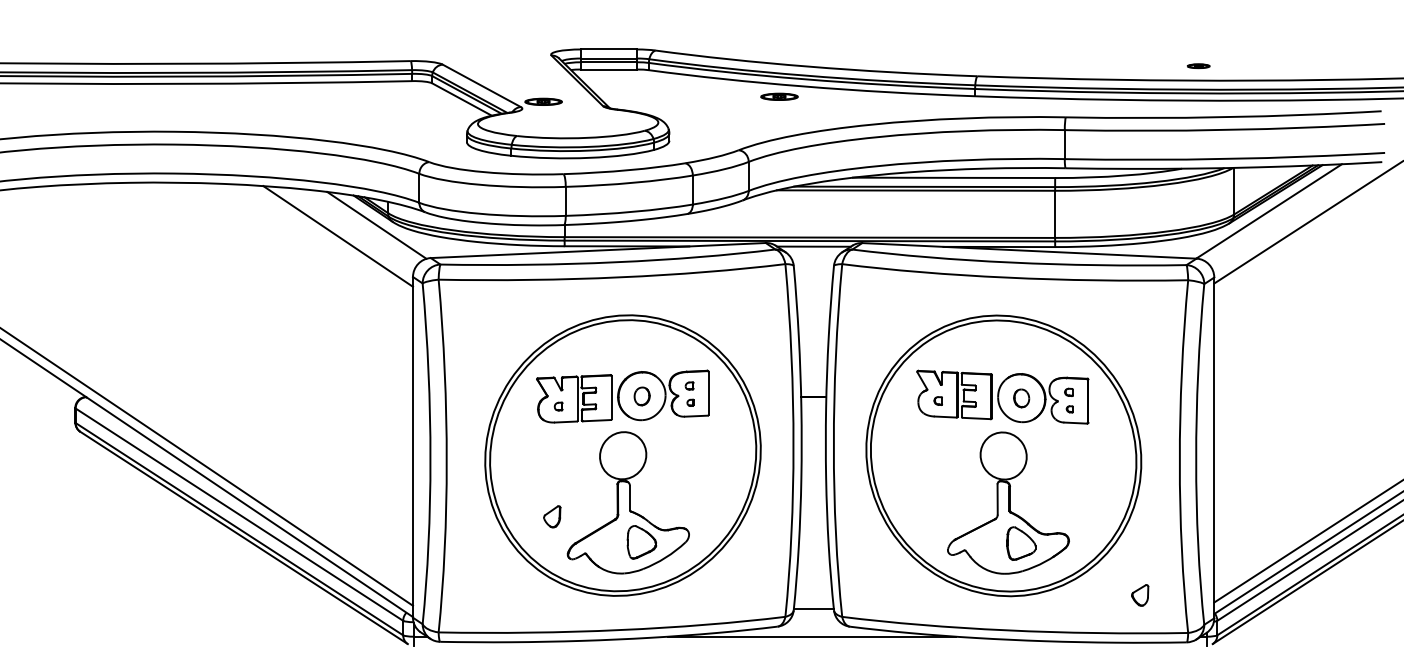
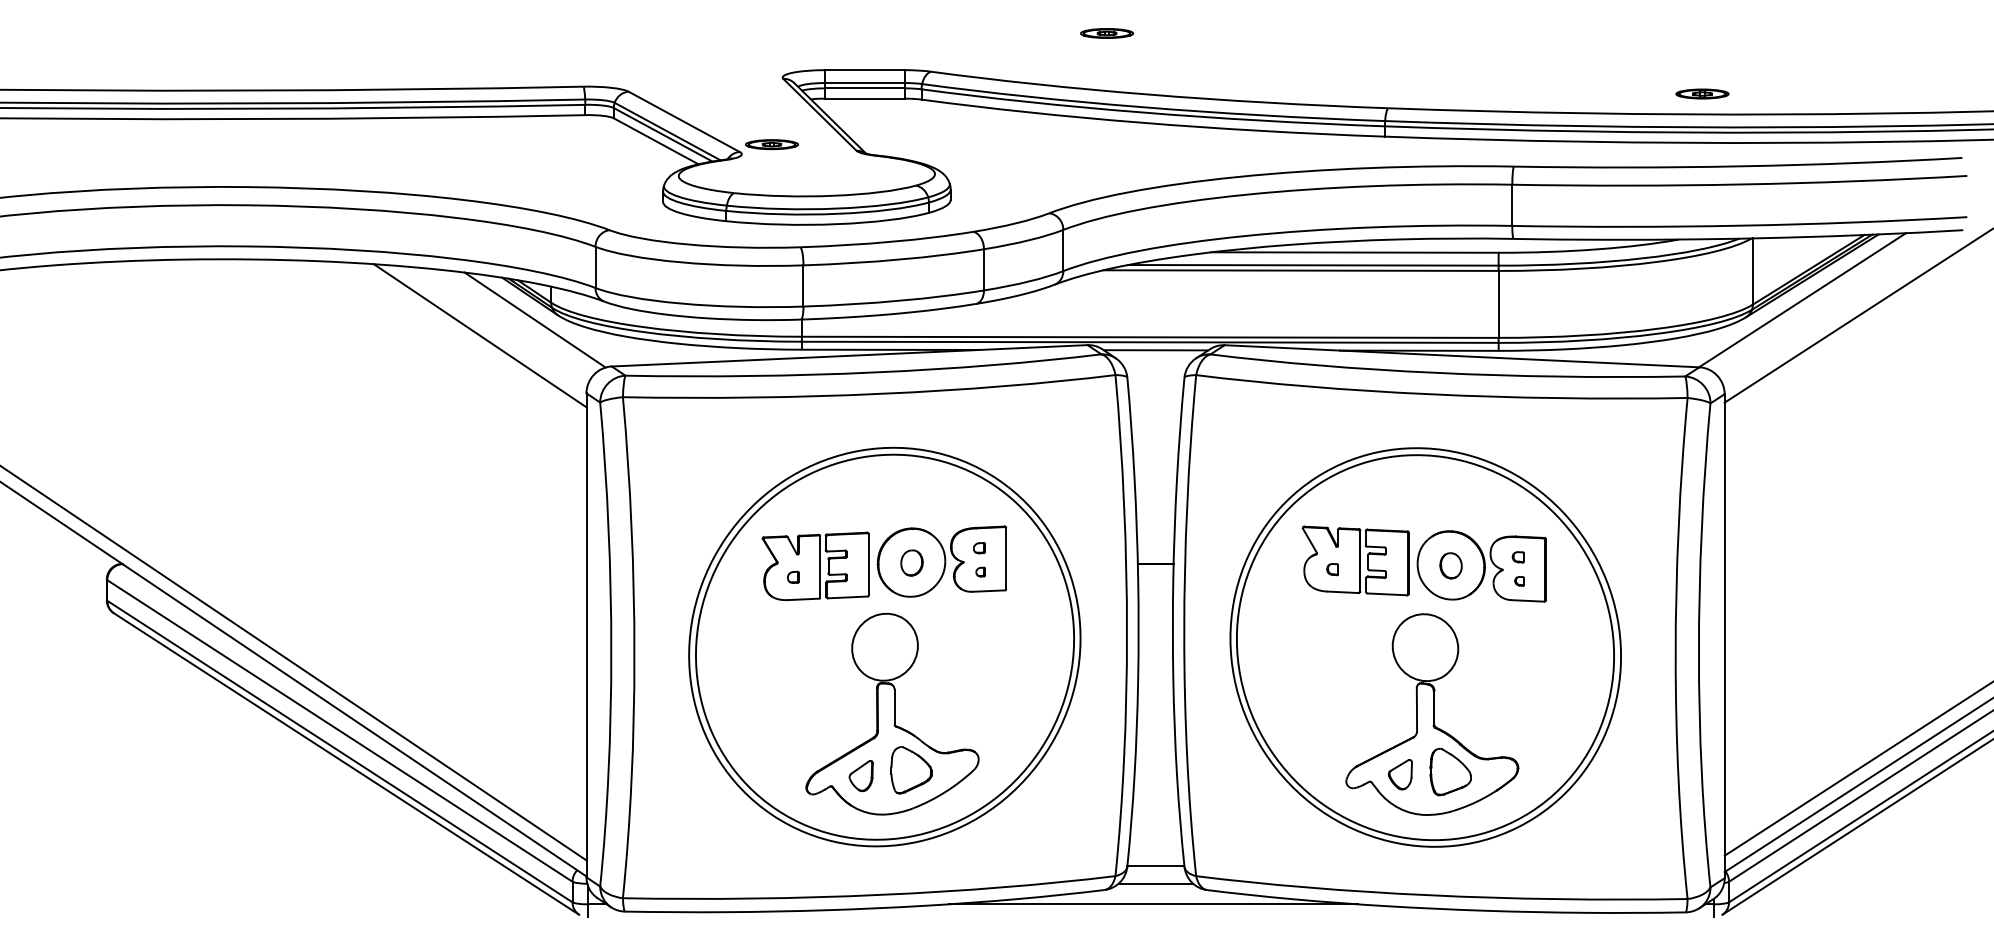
part: (1198, 65) -> (1702, 93), size x1.67
part: (779, 96) -> (1107, 33), moved
part: (551, 517) -> (860, 776), moved
part: (1140, 595) -> (1400, 774), moved
line: (813, 622) -> (1155, 883), added

